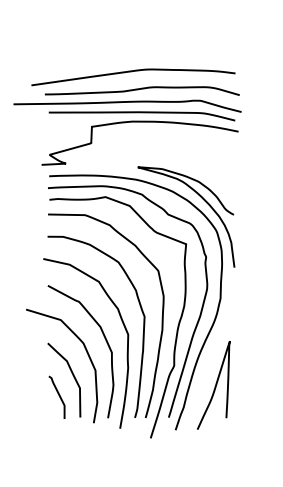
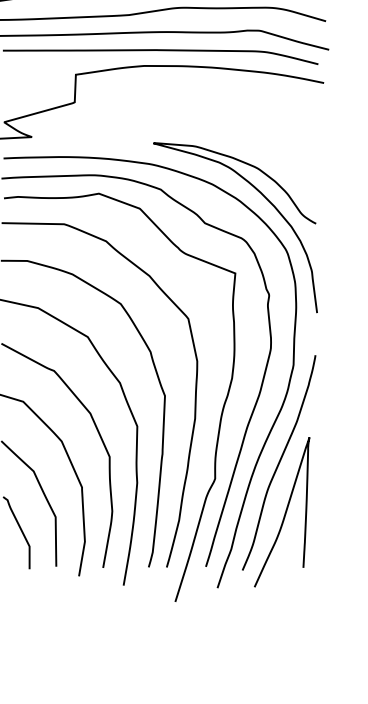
curve: (211, 355) -> (278, 461), added

